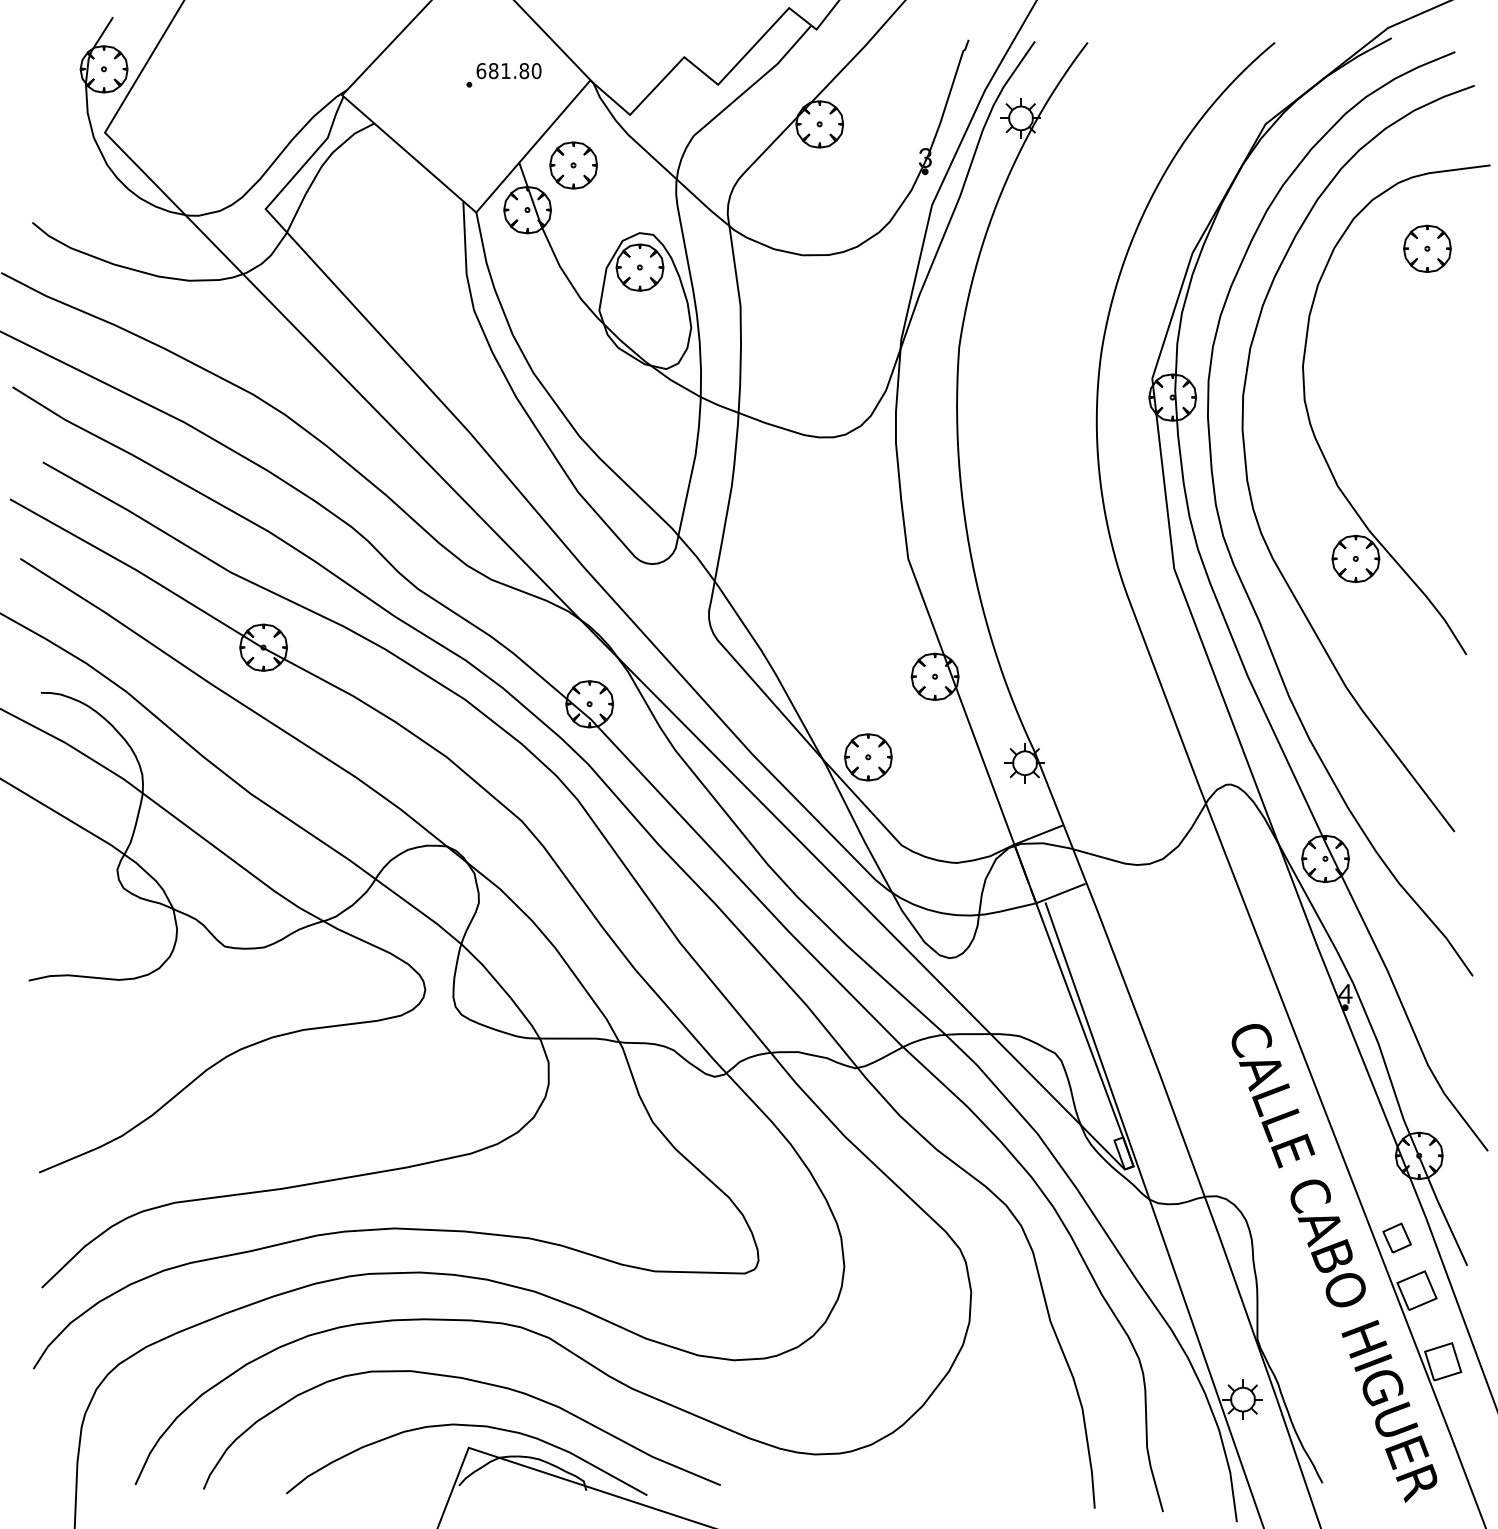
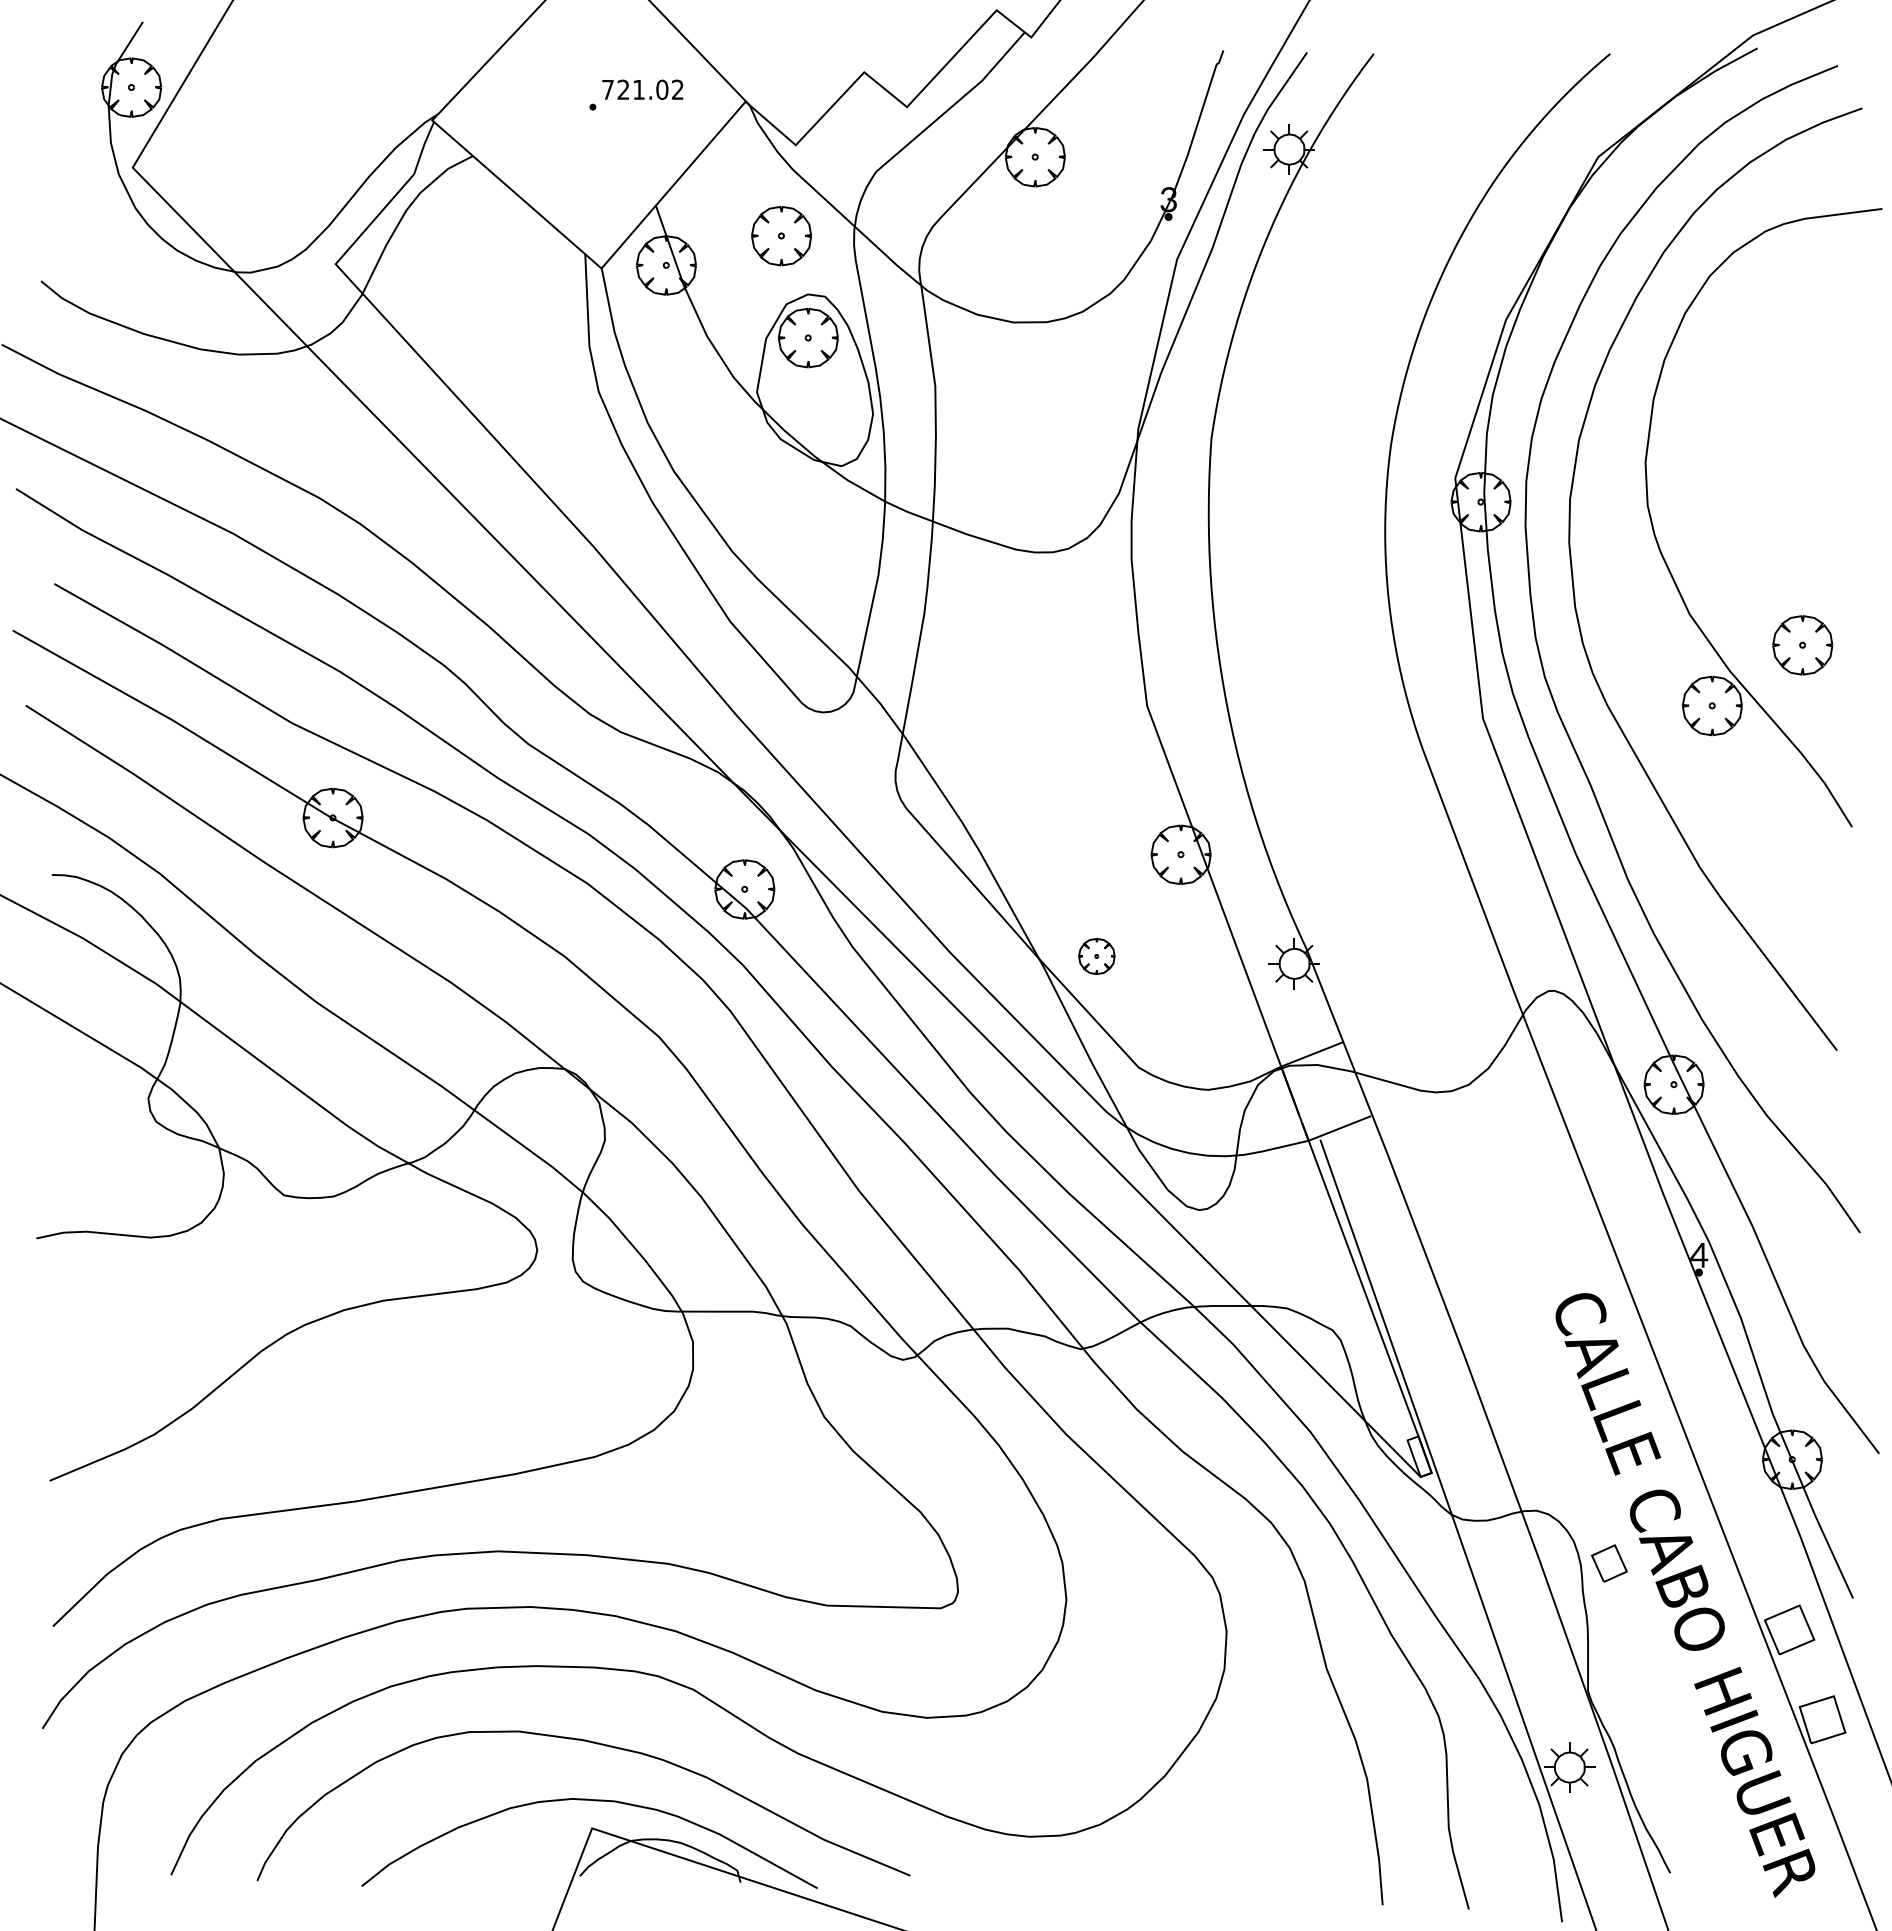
text: (508, 70) -> (642, 89), 681.80 -> 721.02
part: (573, 165) -> (781, 236), moved
part: (1427, 248) -> (1802, 645), moved
part: (868, 757) -> (1096, 956), size x0.6
part: (1397, 1238) -> (1609, 1563), moved

